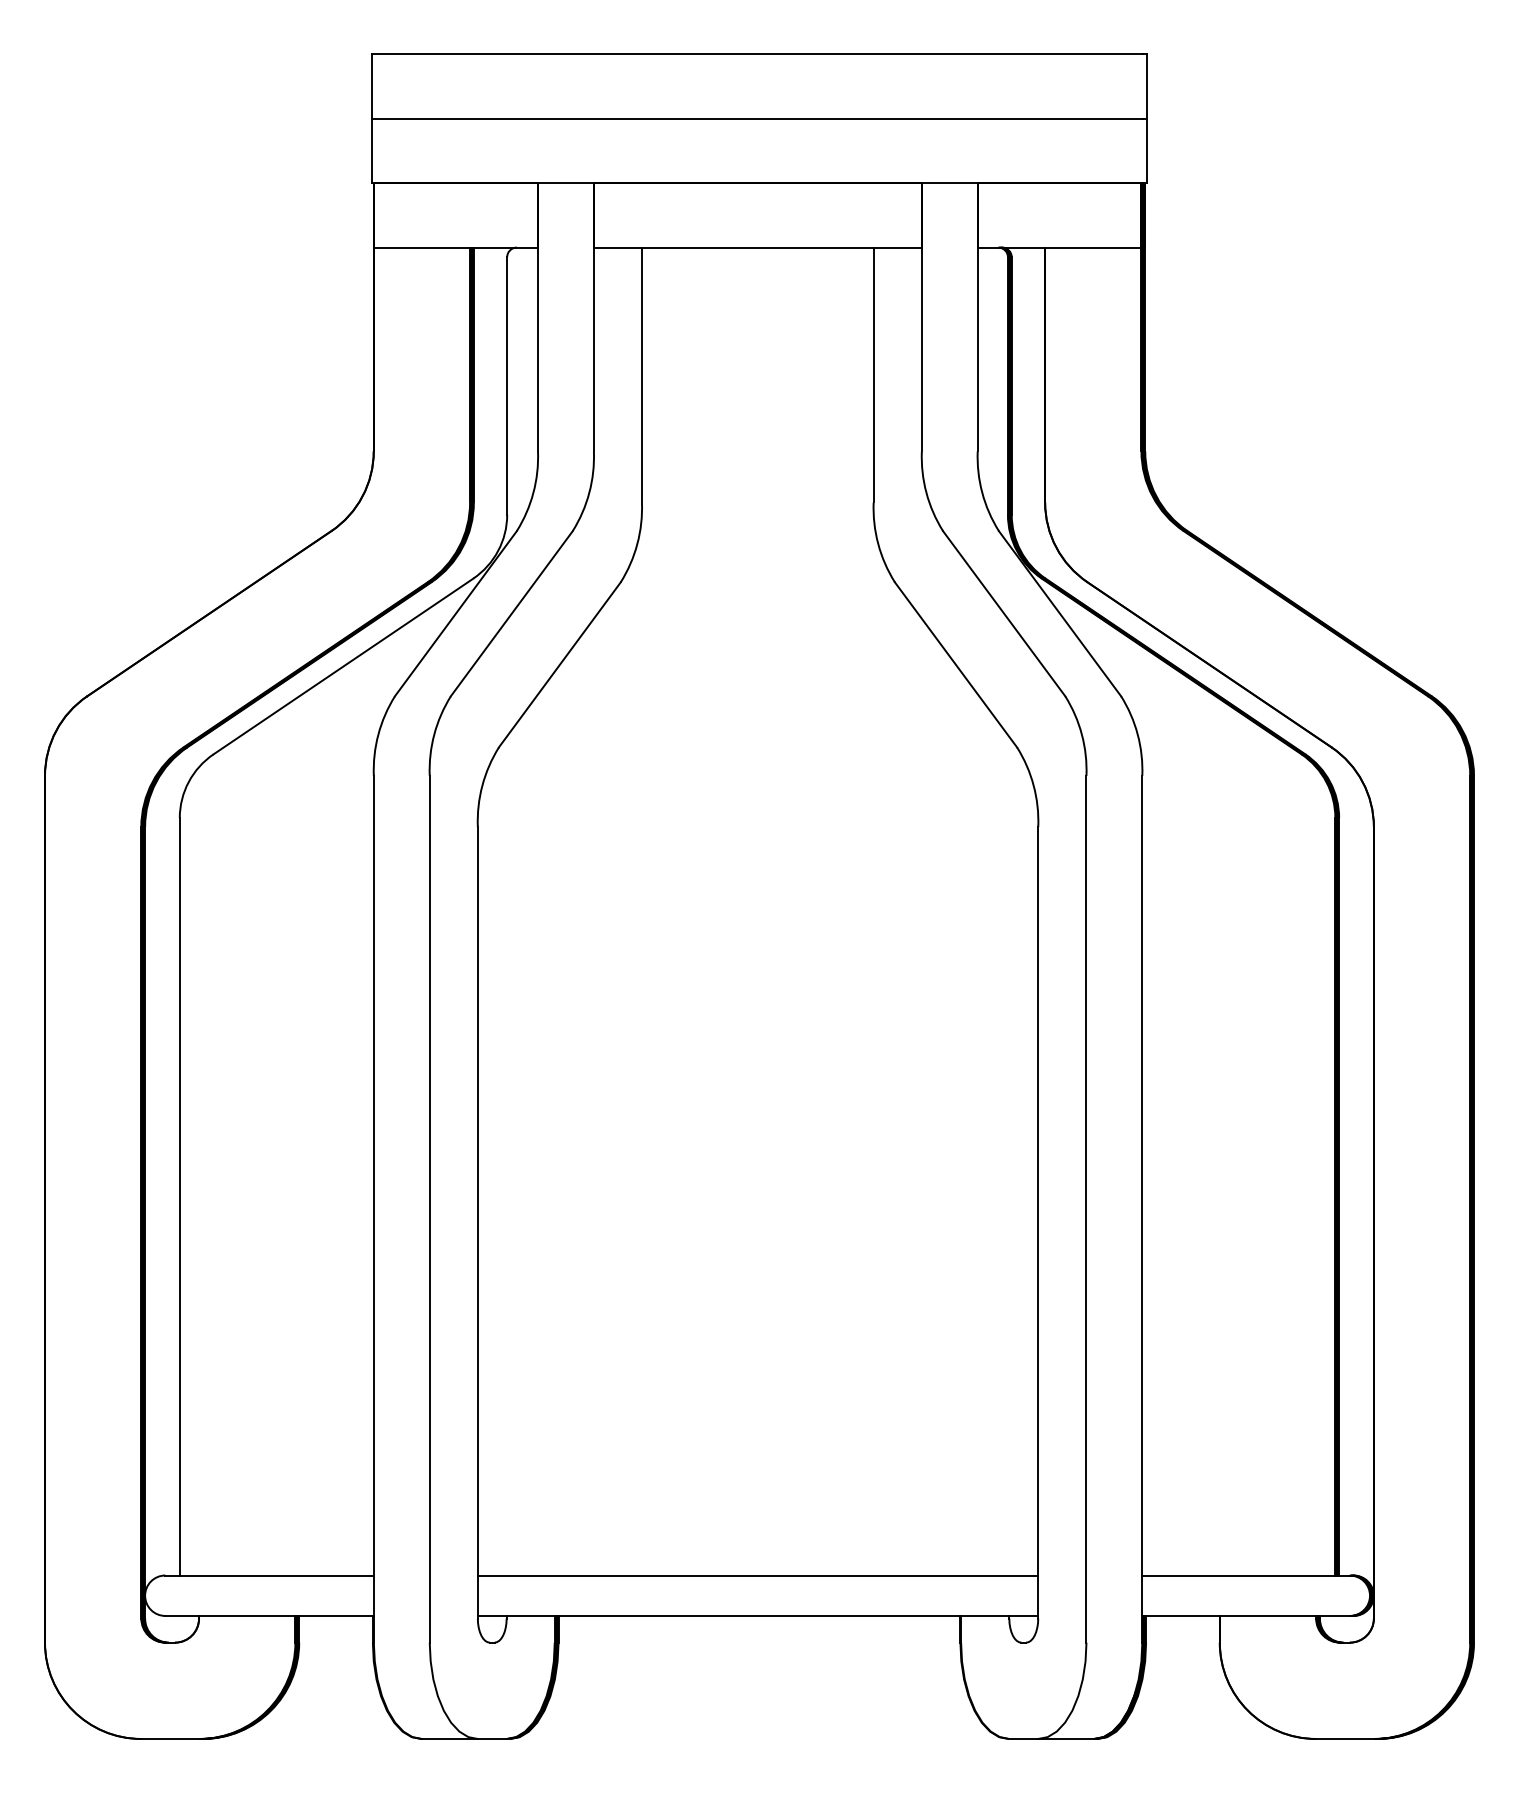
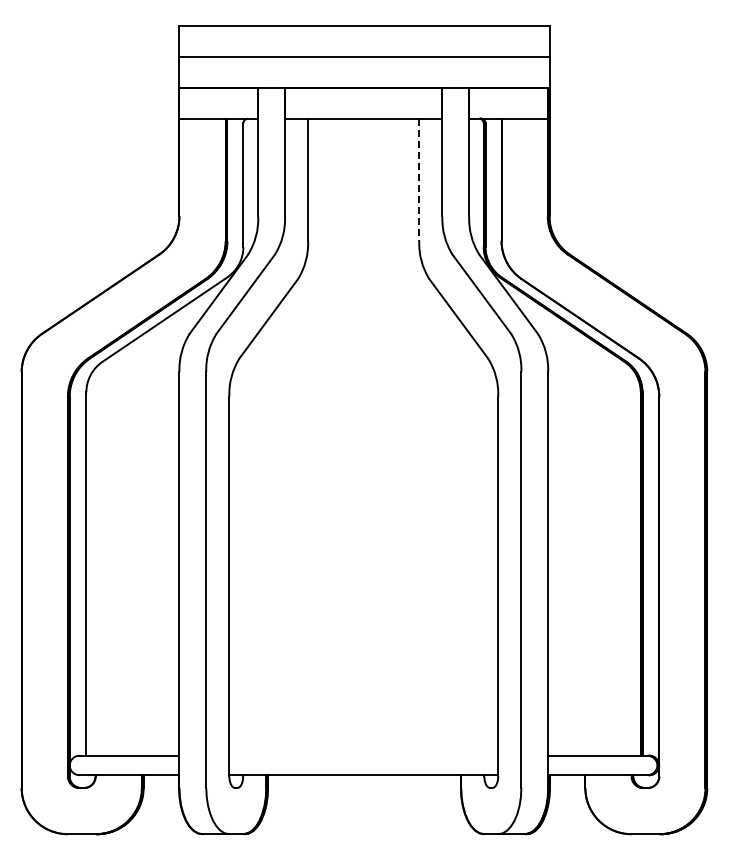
line: (874, 376) -> (419, 180), solid -> dashed
line: (757, 1574) -> (363, 755), removed

